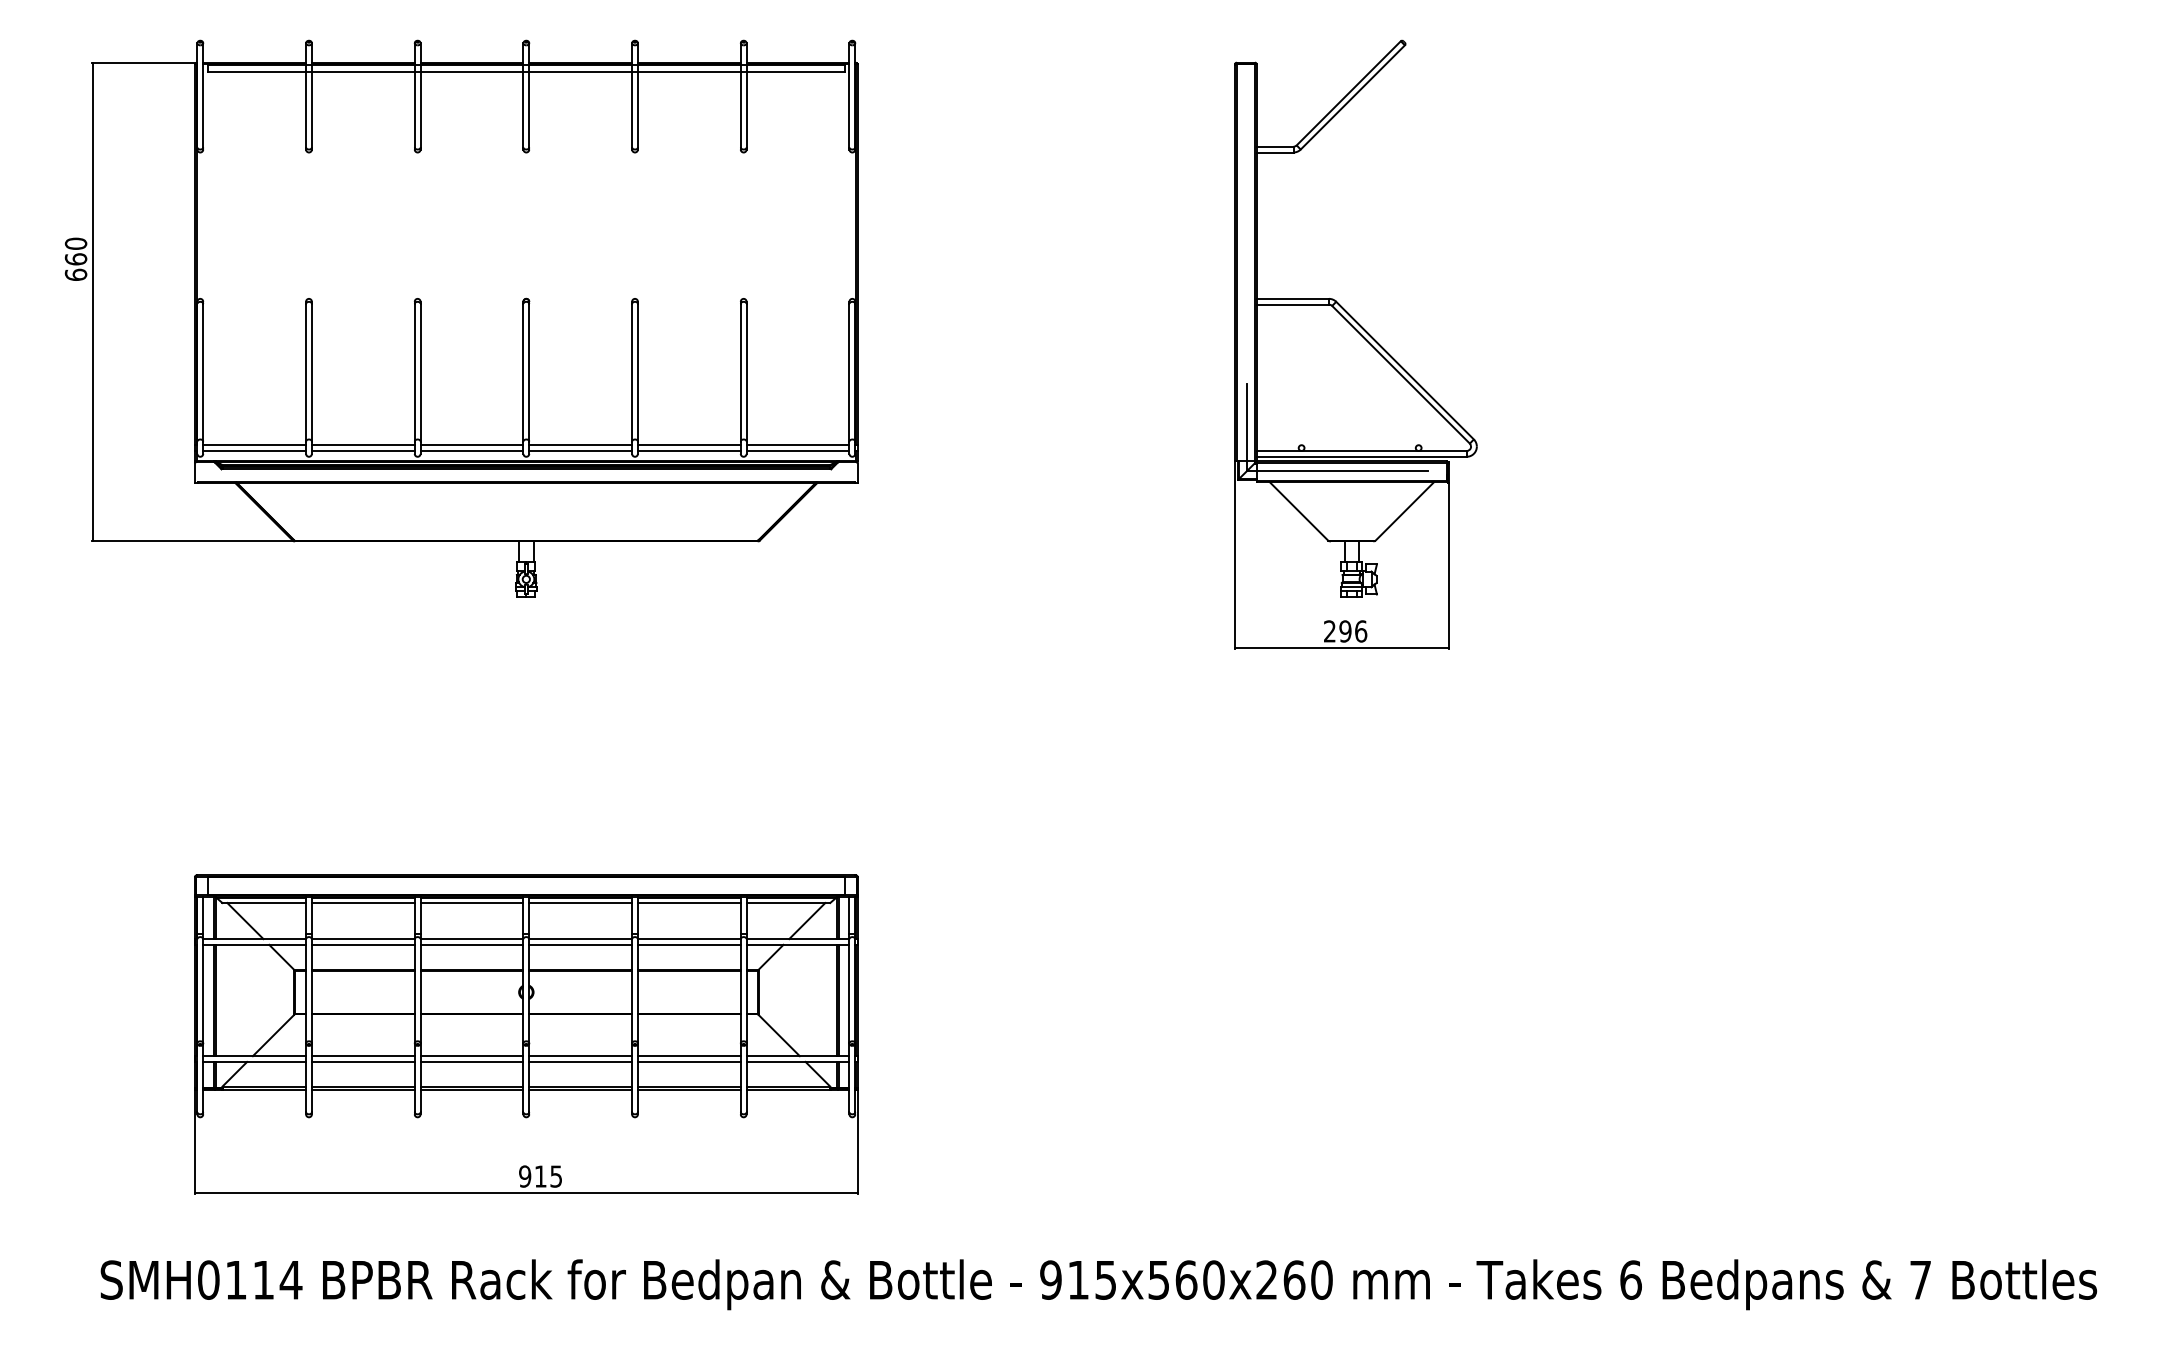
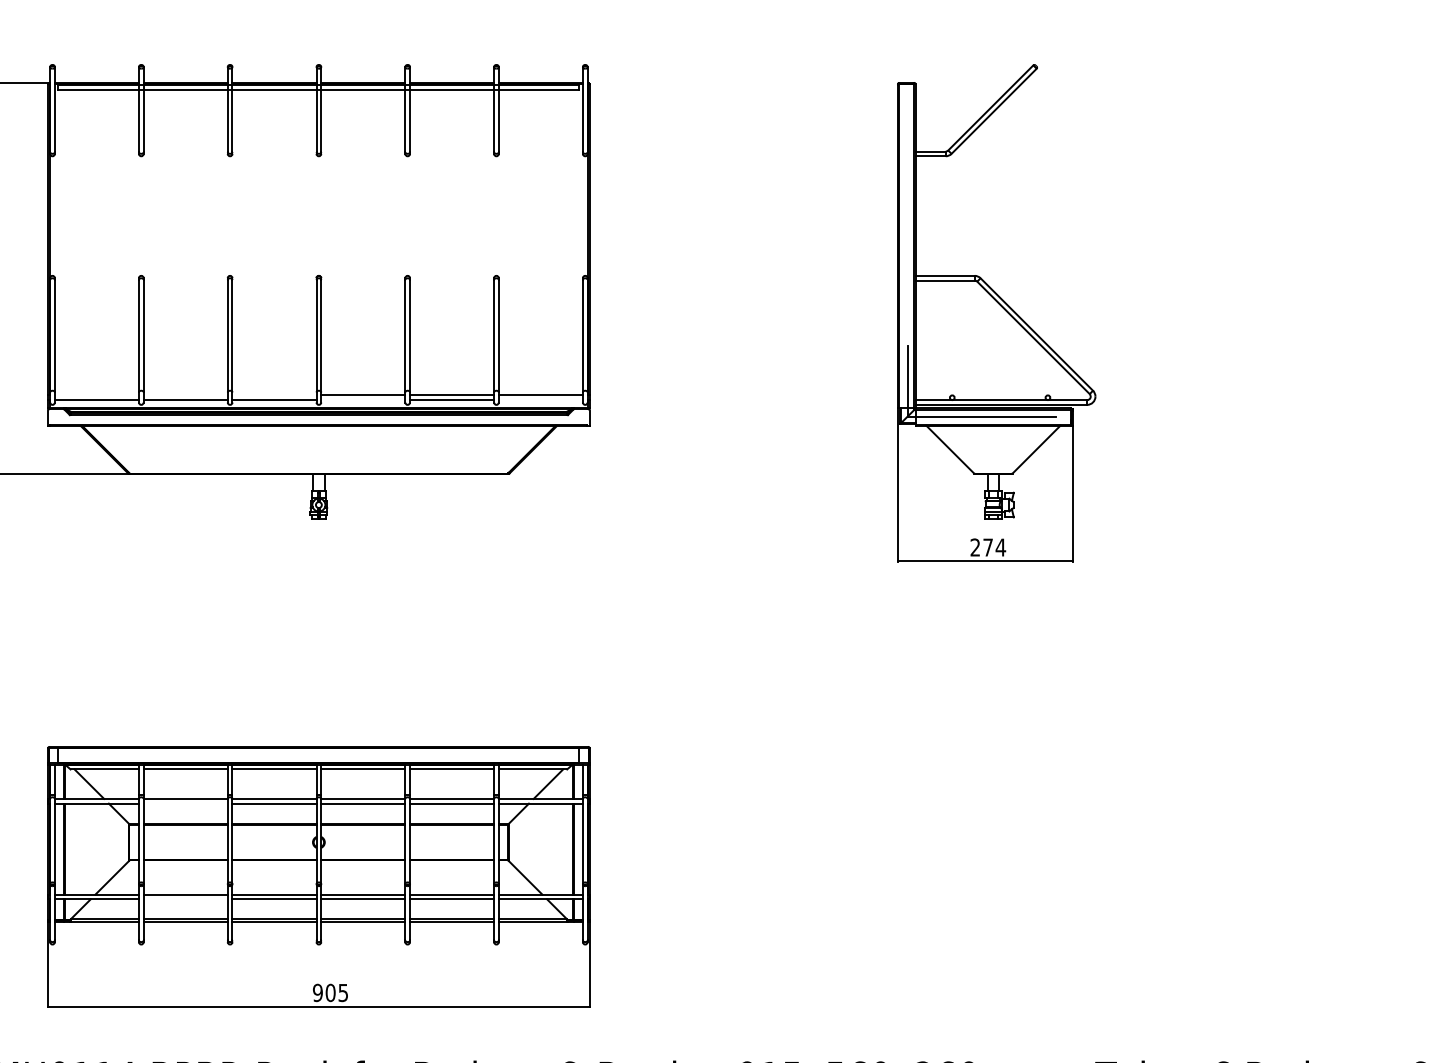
line: (254, 445) -> (96, 395), removed
line: (362, 445) -> (185, 395), removed
line: (471, 445) -> (274, 395), removed
line: (580, 451) -> (363, 400), removed
line: (797, 451) -> (540, 400), removed
text: (1353, 631) -> (994, 547), 296 -> 274
line: (362, 944) -> (185, 803), removed
line: (362, 1061) -> (185, 898), removed
text: (540, 1176) -> (330, 992), 915 -> 905

